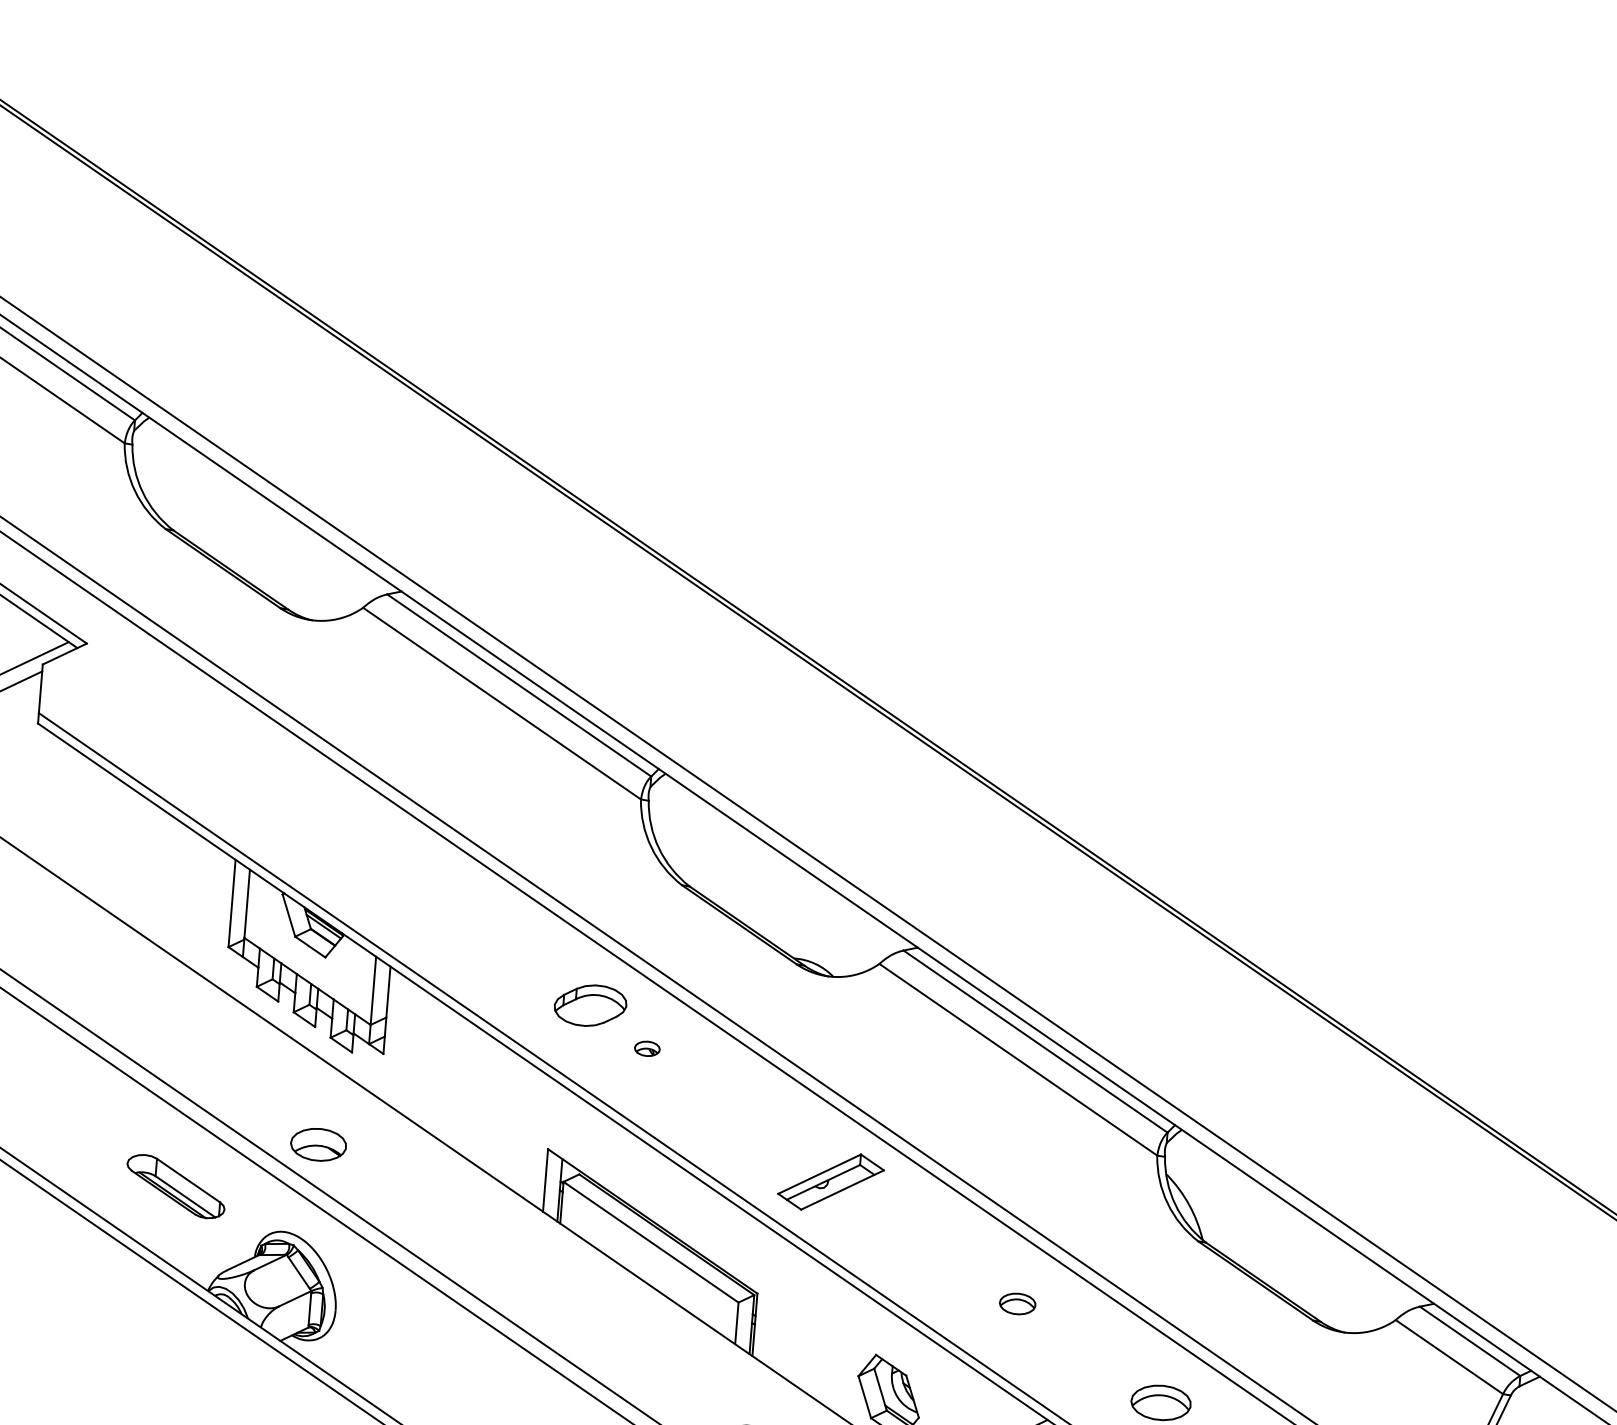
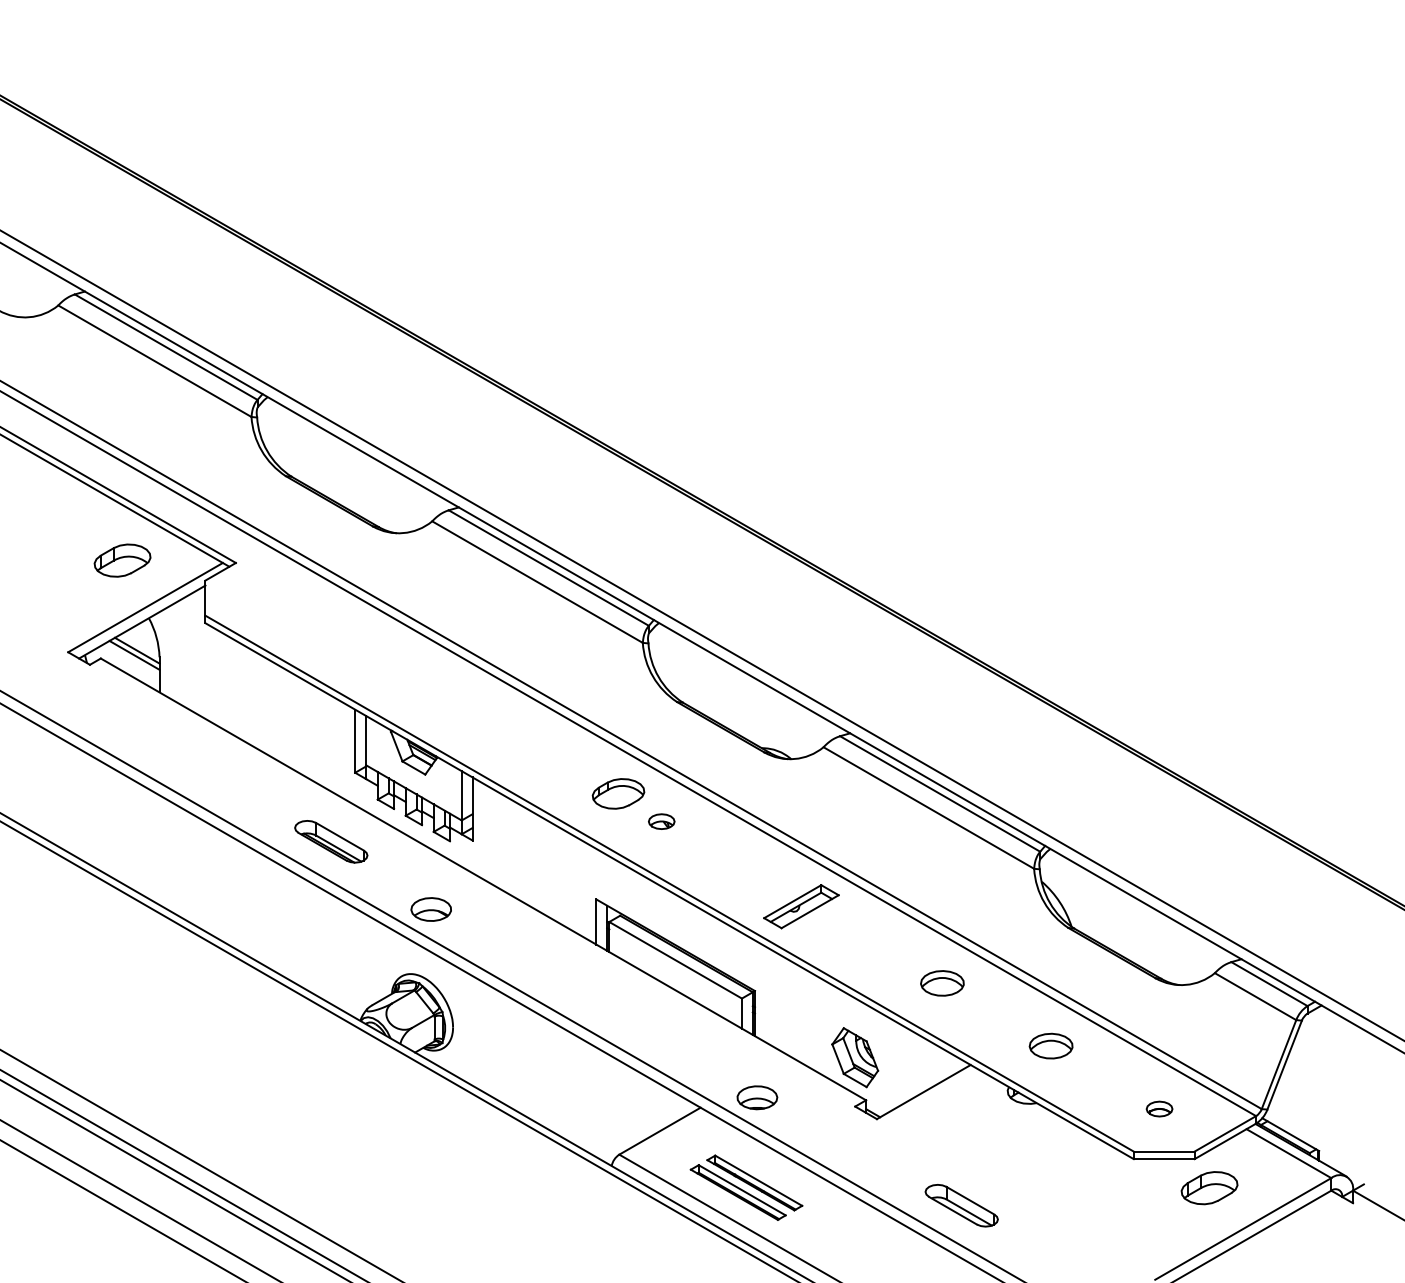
part: (646, 1048) -> (661, 821), size x1.43
part: (176, 1186) -> (331, 841), moved
part: (1017, 1304) -> (942, 983), size x1.67

